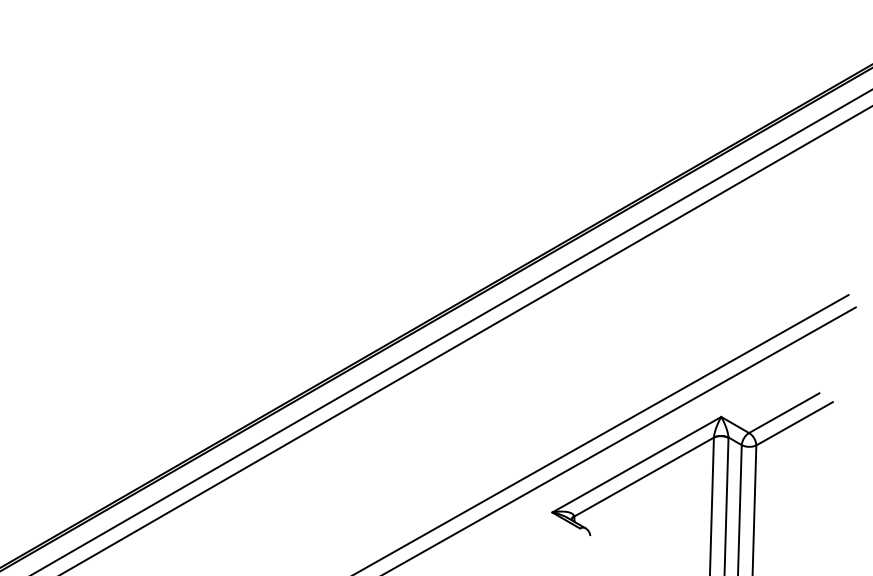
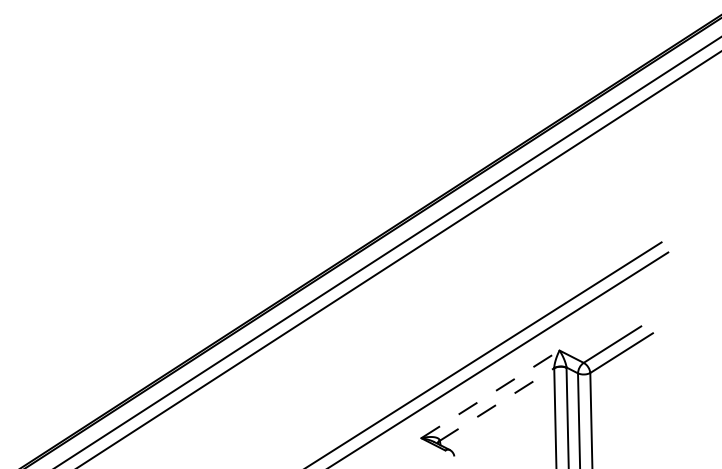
line: (637, 464) -> (491, 394), solid -> dashed
line: (644, 476) -> (497, 403), solid -> dashed

